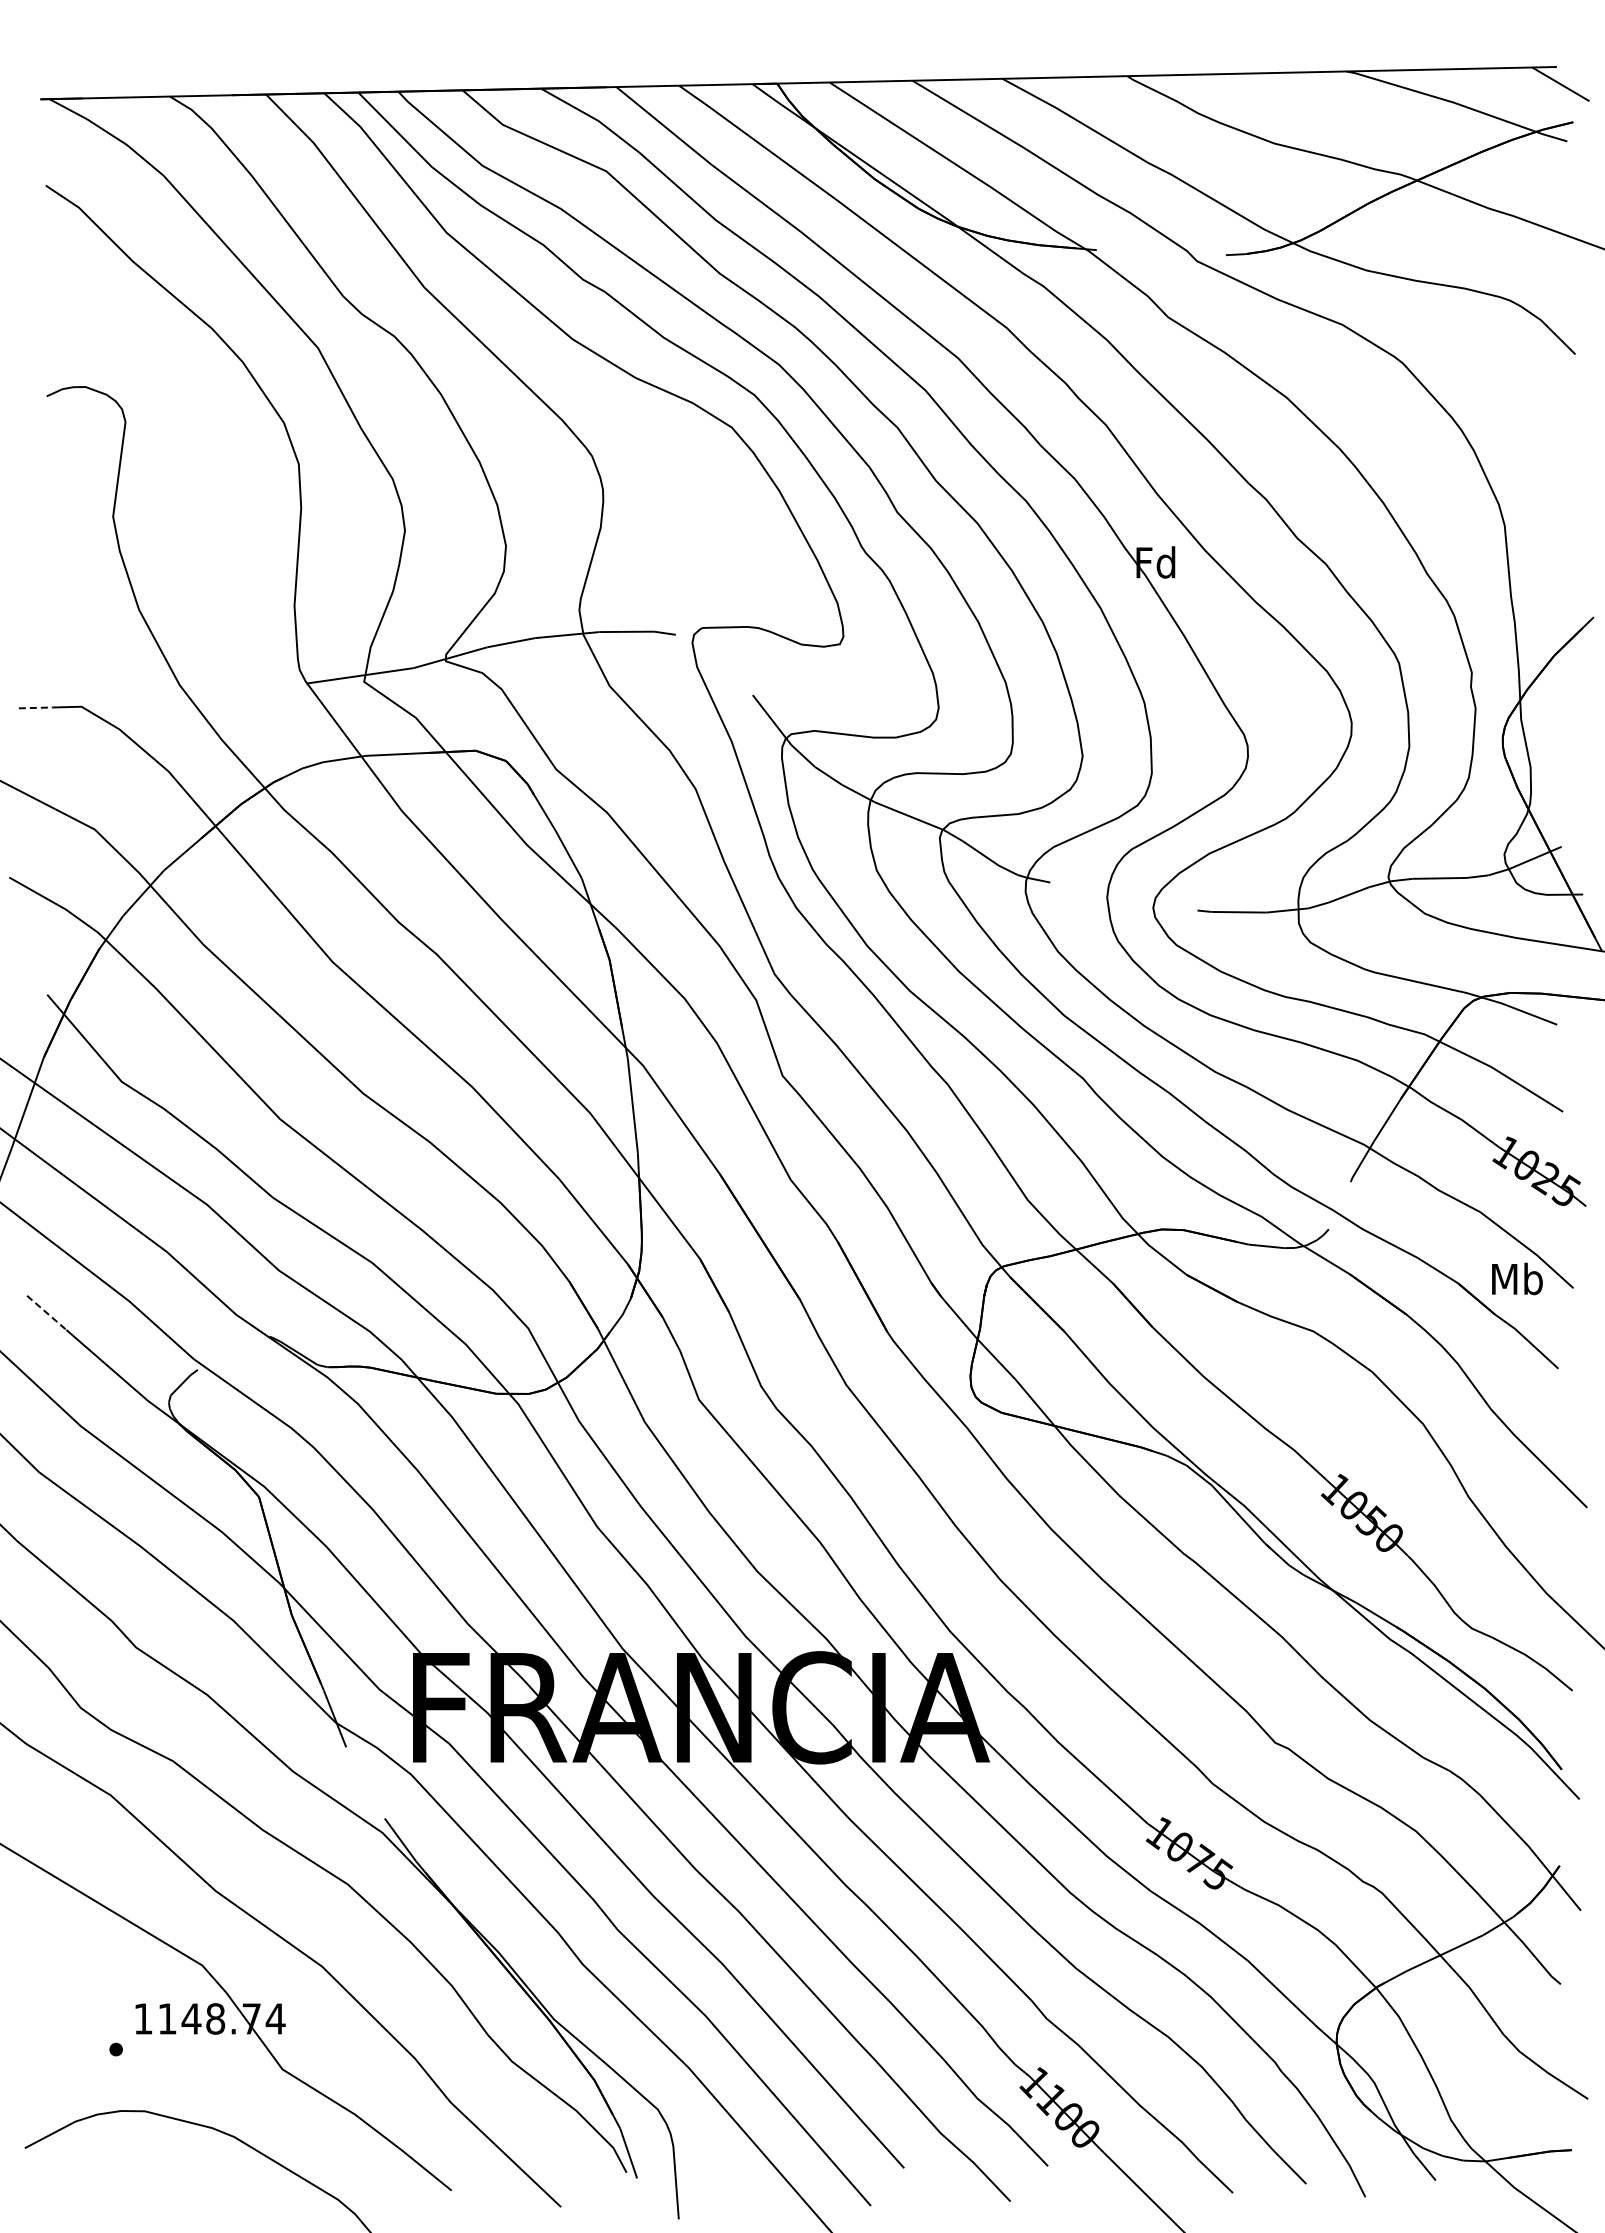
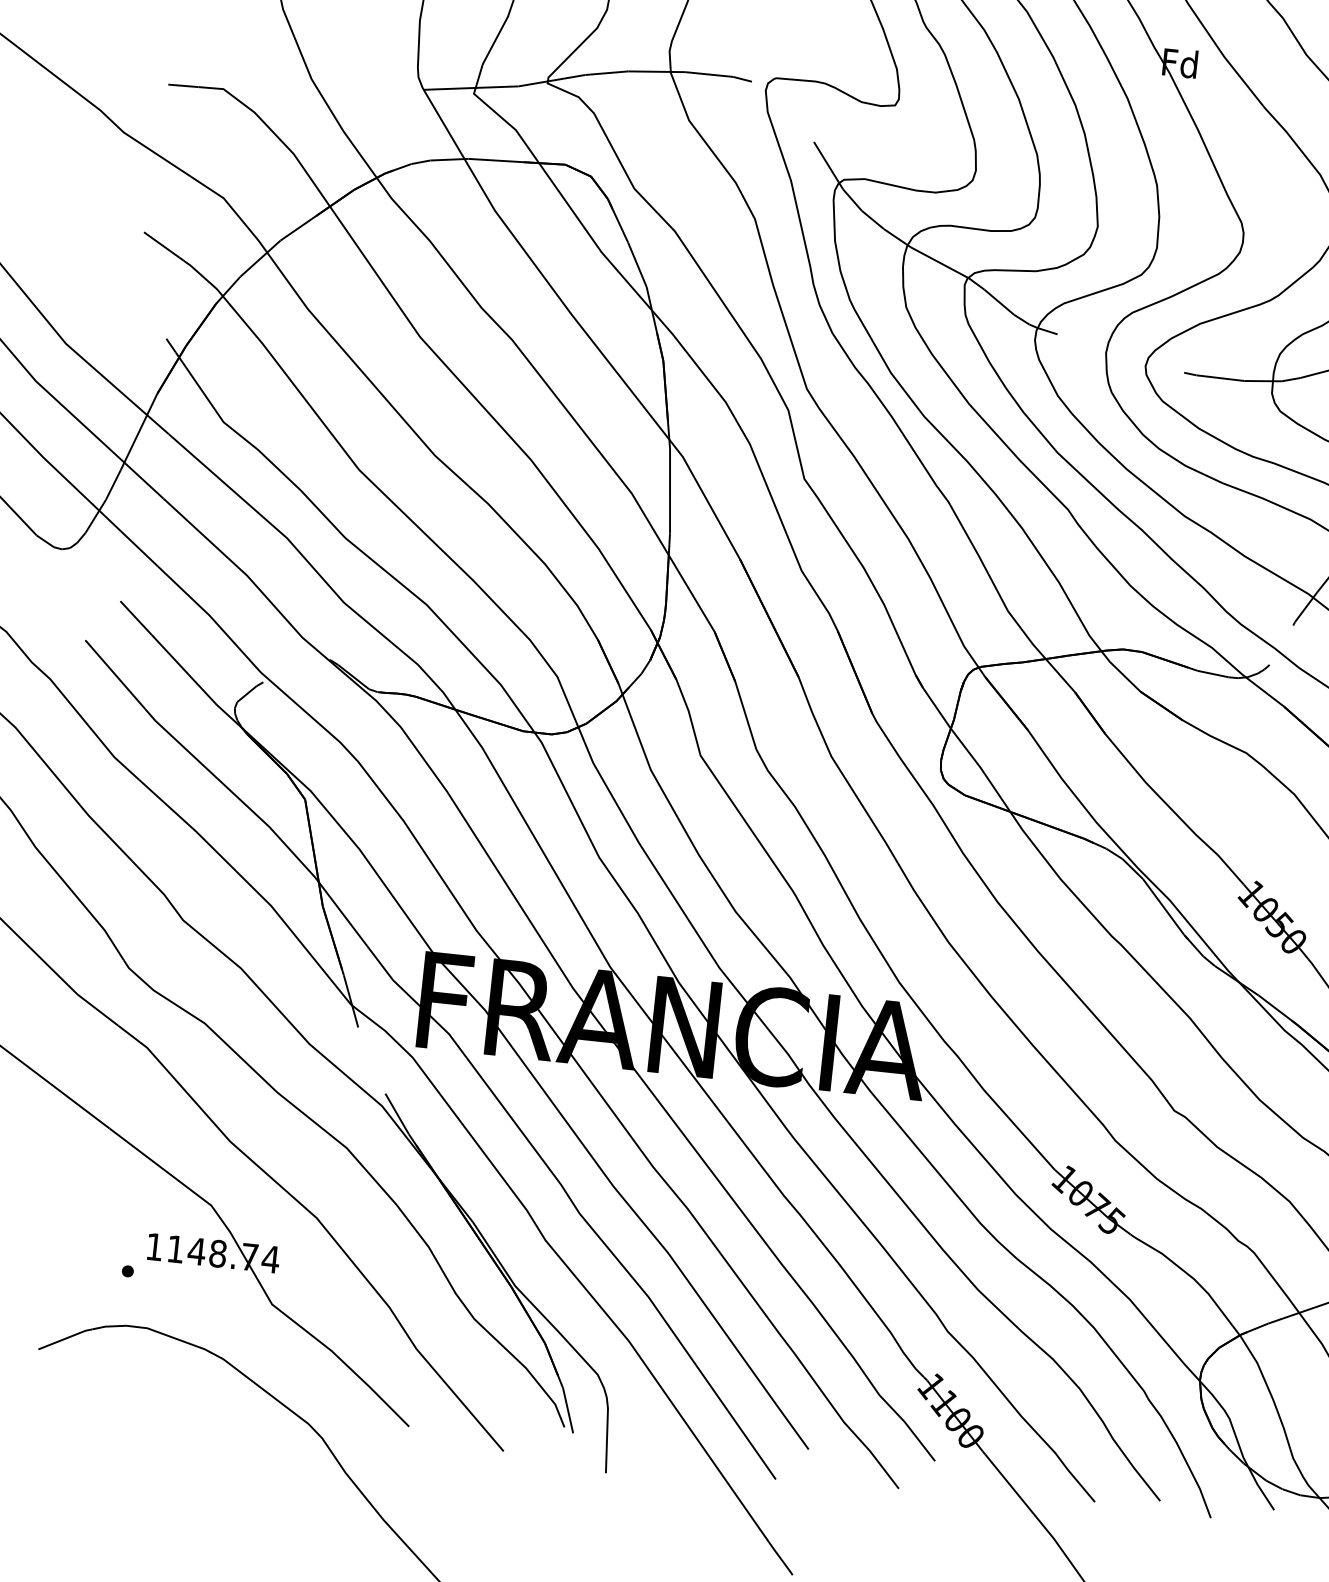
line: (36, 707) -> (183, 85), dashed -> solid
line: (47, 1313) -> (136, 618), dashed -> solid

